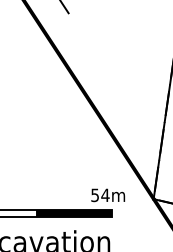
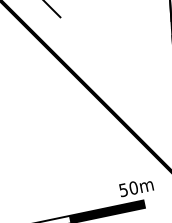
text: (105, 195) -> (133, 188), 54m -> 50m

